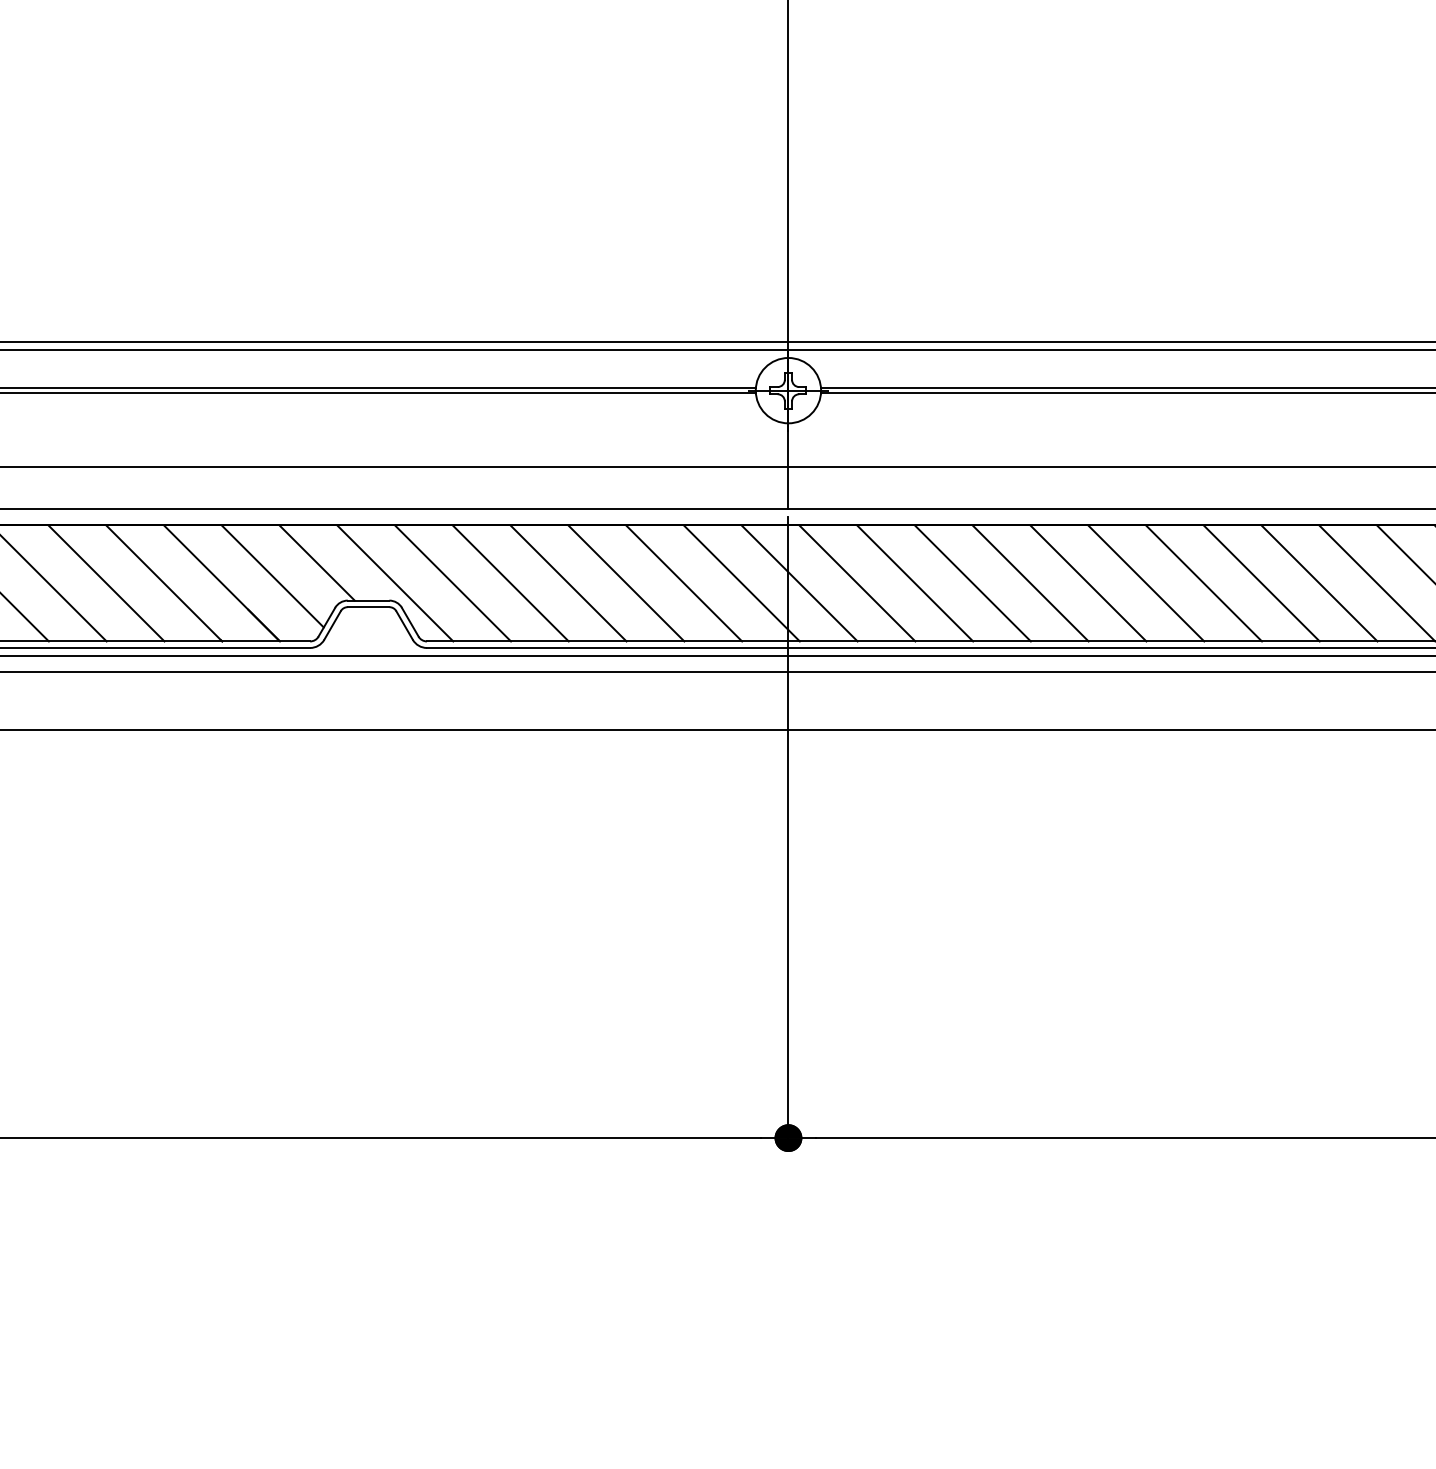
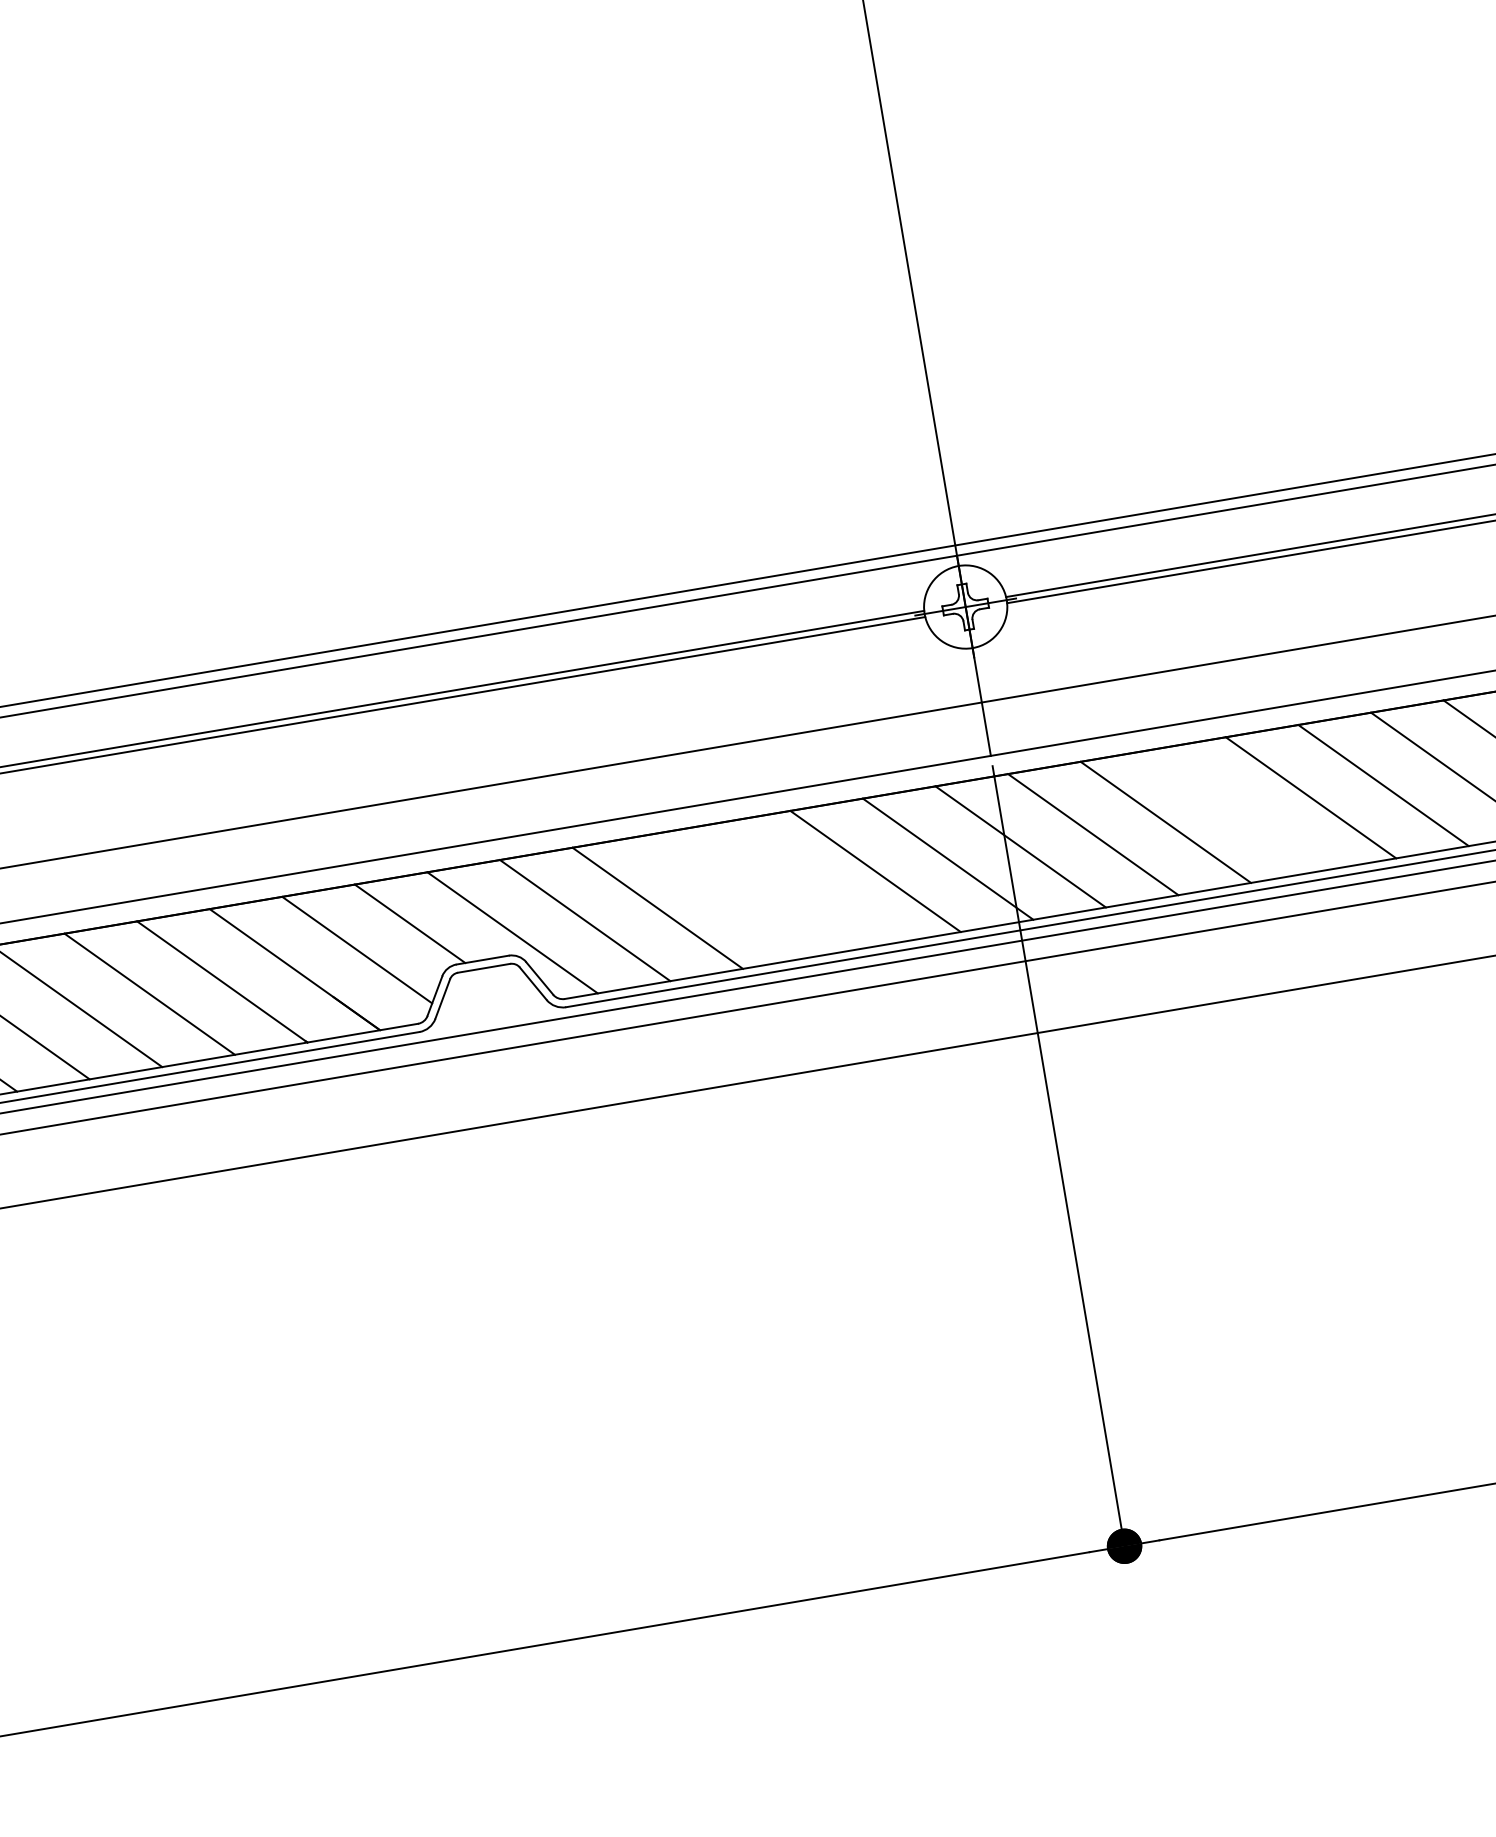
line: (568, 583) -> (730, 896), removed
line: (626, 583) -> (803, 883), removed
line: (972, 583) -> (1237, 810), removed

